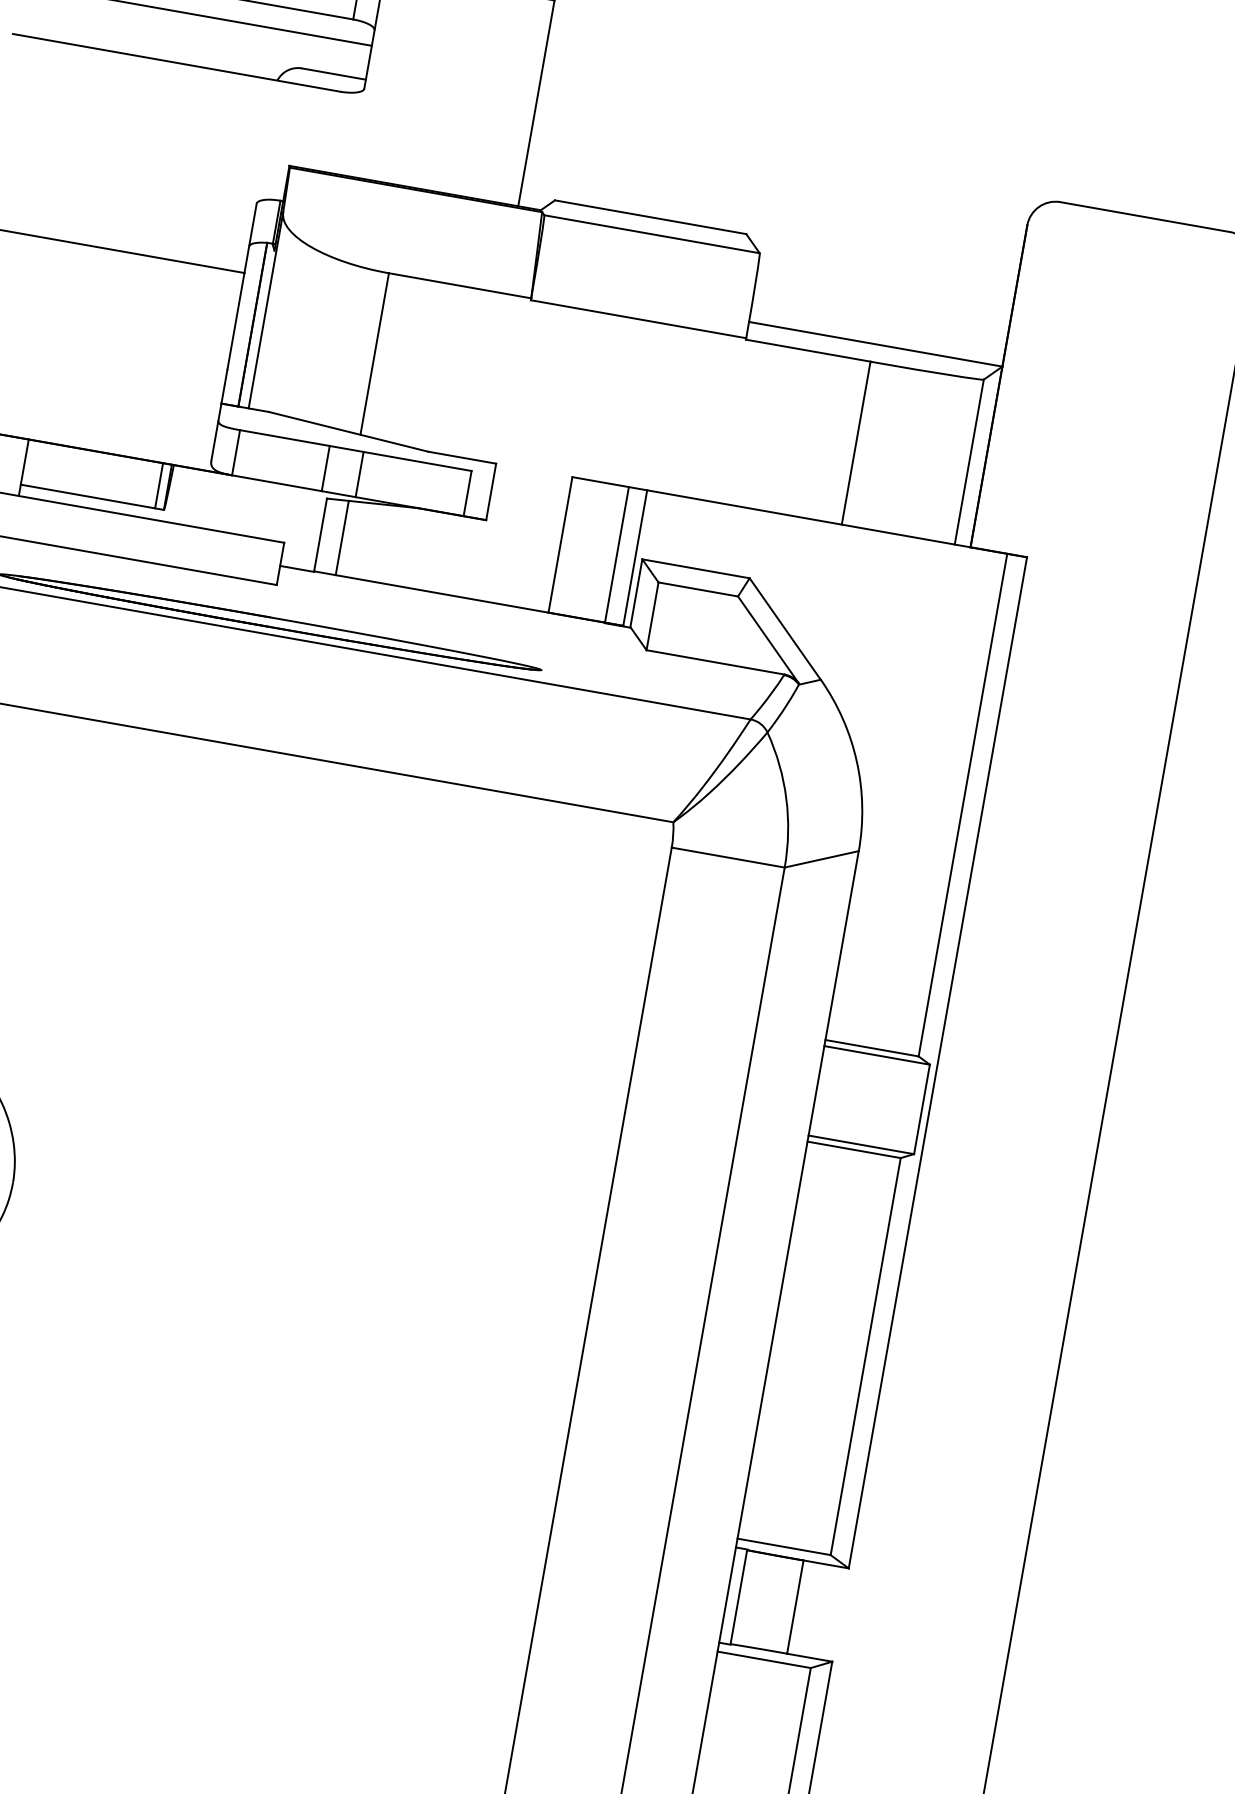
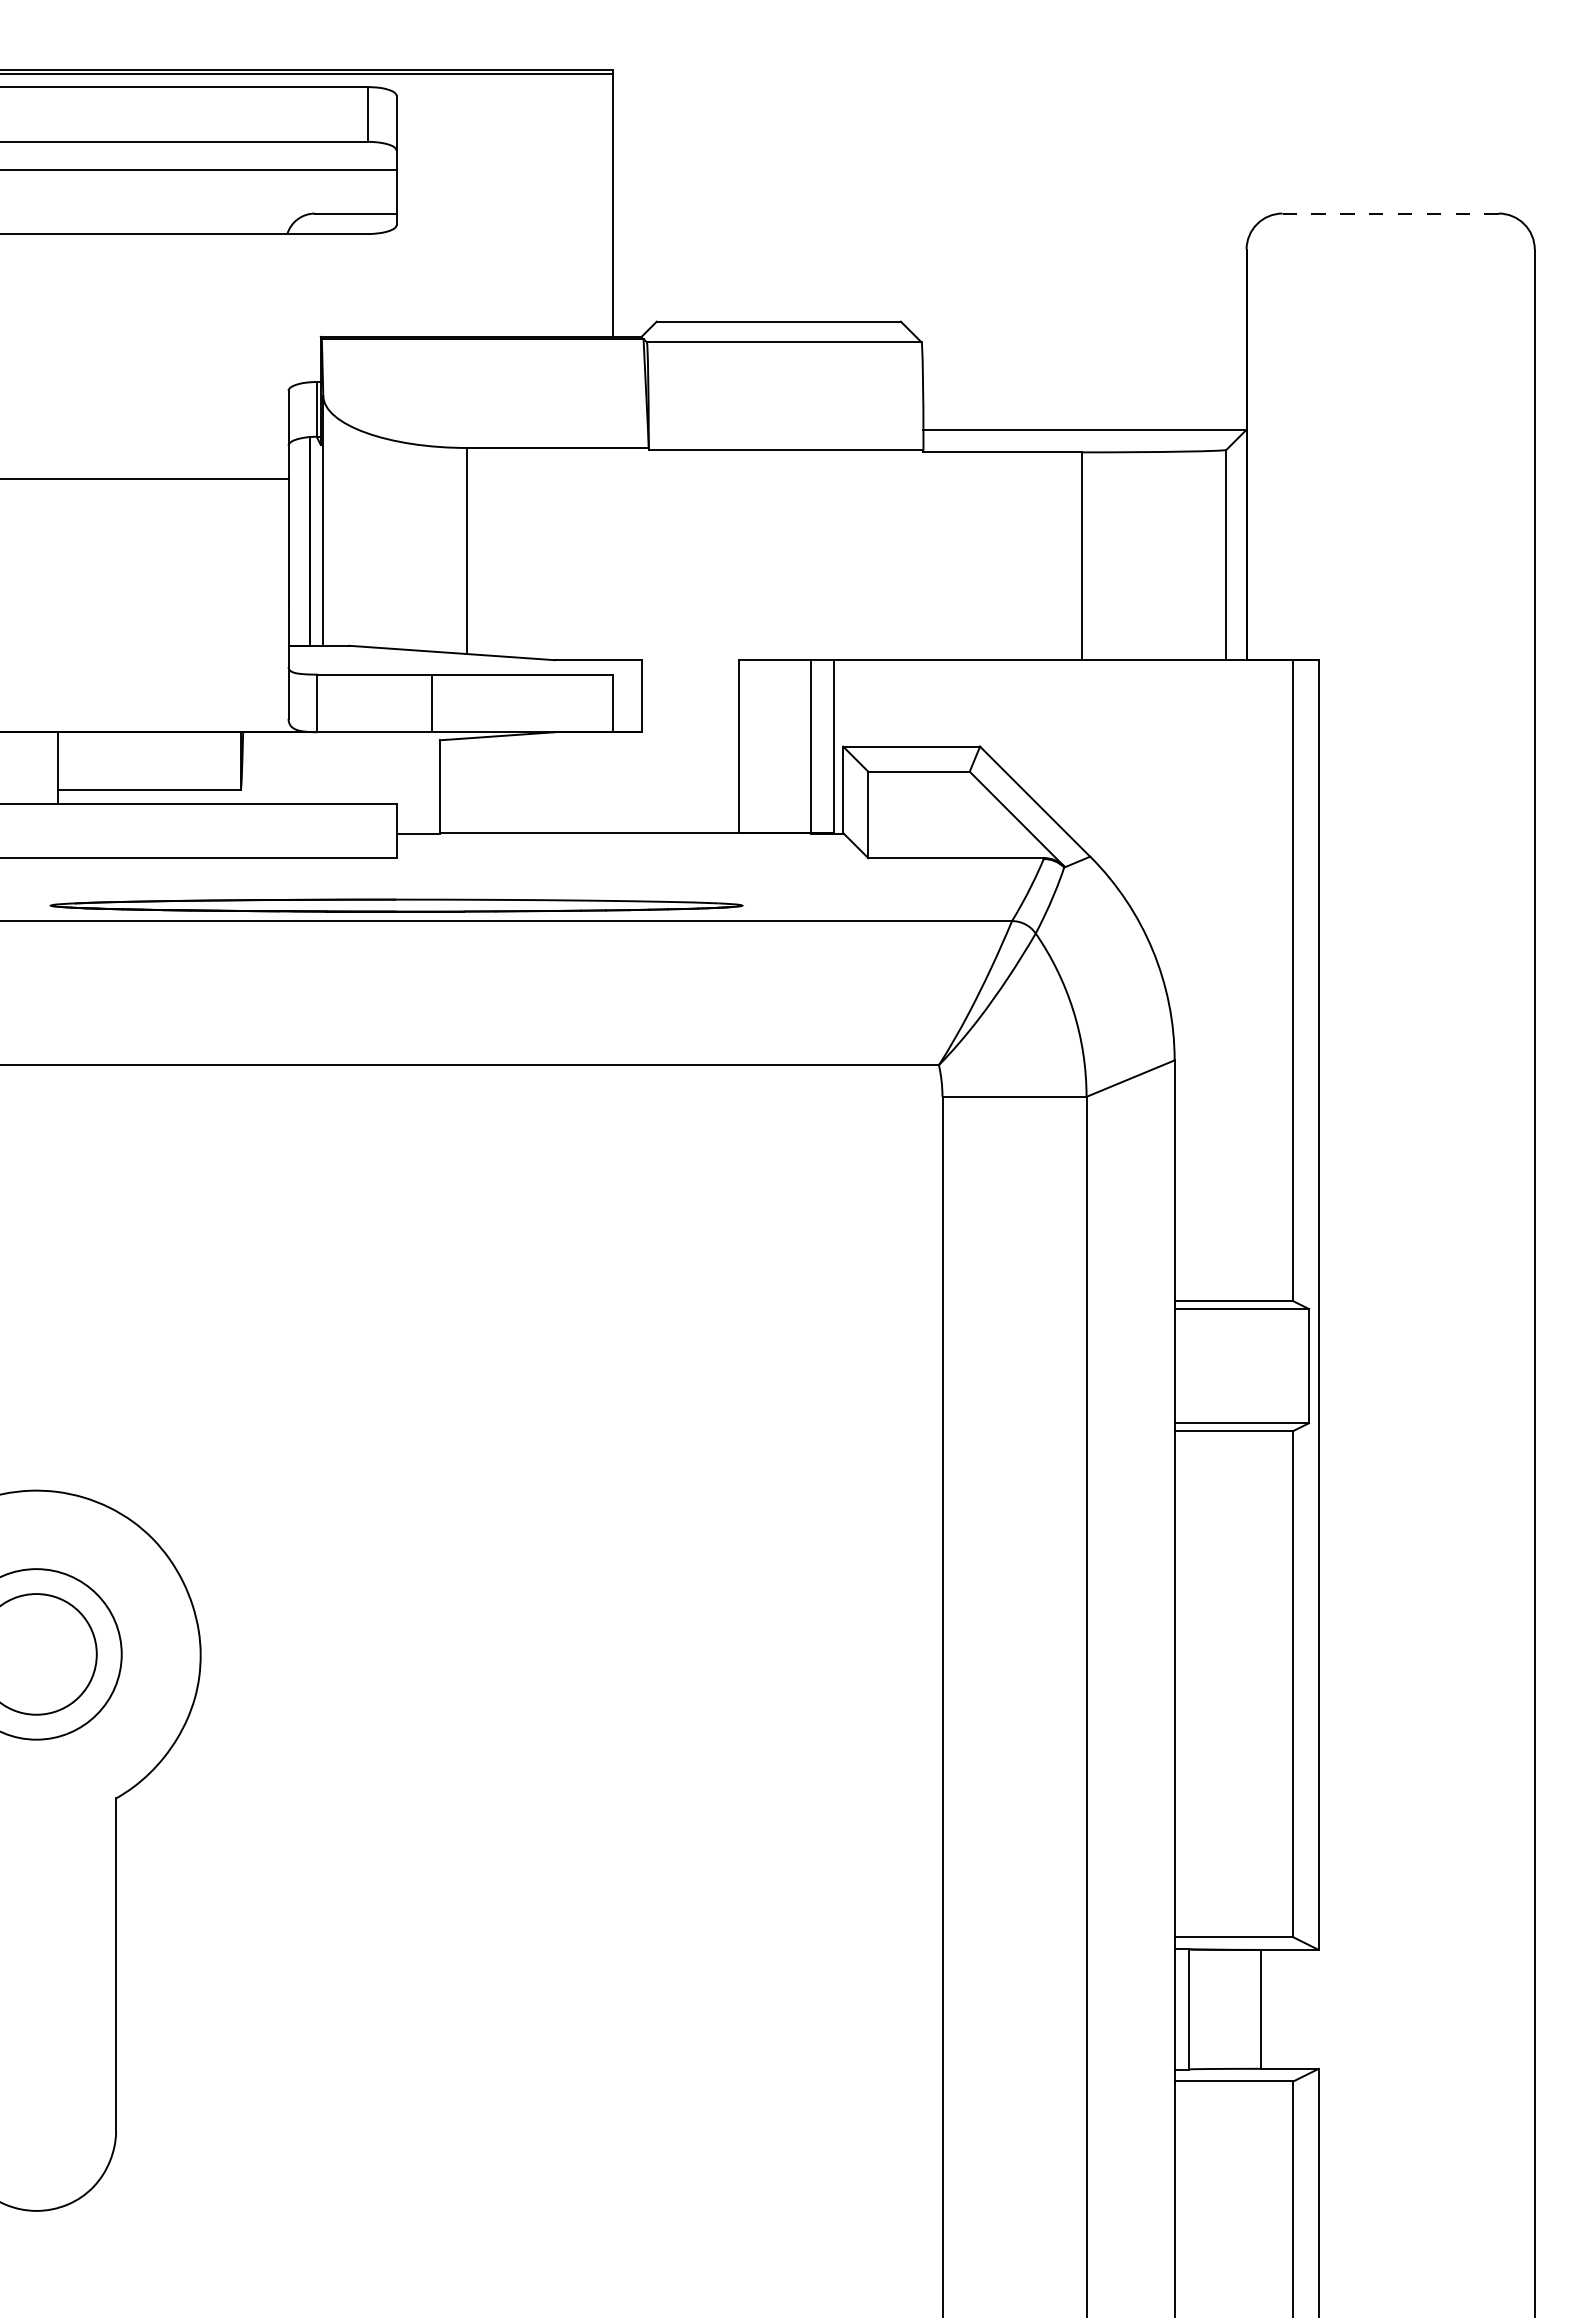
line: (1145, 217) -> (1391, 213), solid -> dashed
line: (360, 474) -> (475, 703), removed
line: (159, 485) -> (229, 760), removed
line: (342, 537) -> (467, 785), removed

